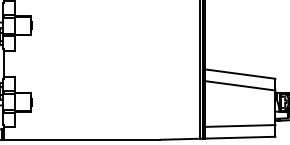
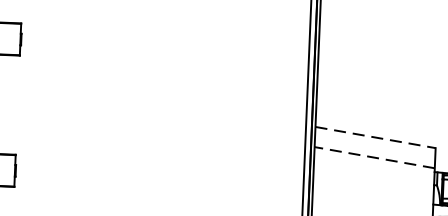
line: (240, 74) -> (376, 138), solid -> dashed
line: (240, 85) -> (375, 157), solid -> dashed

